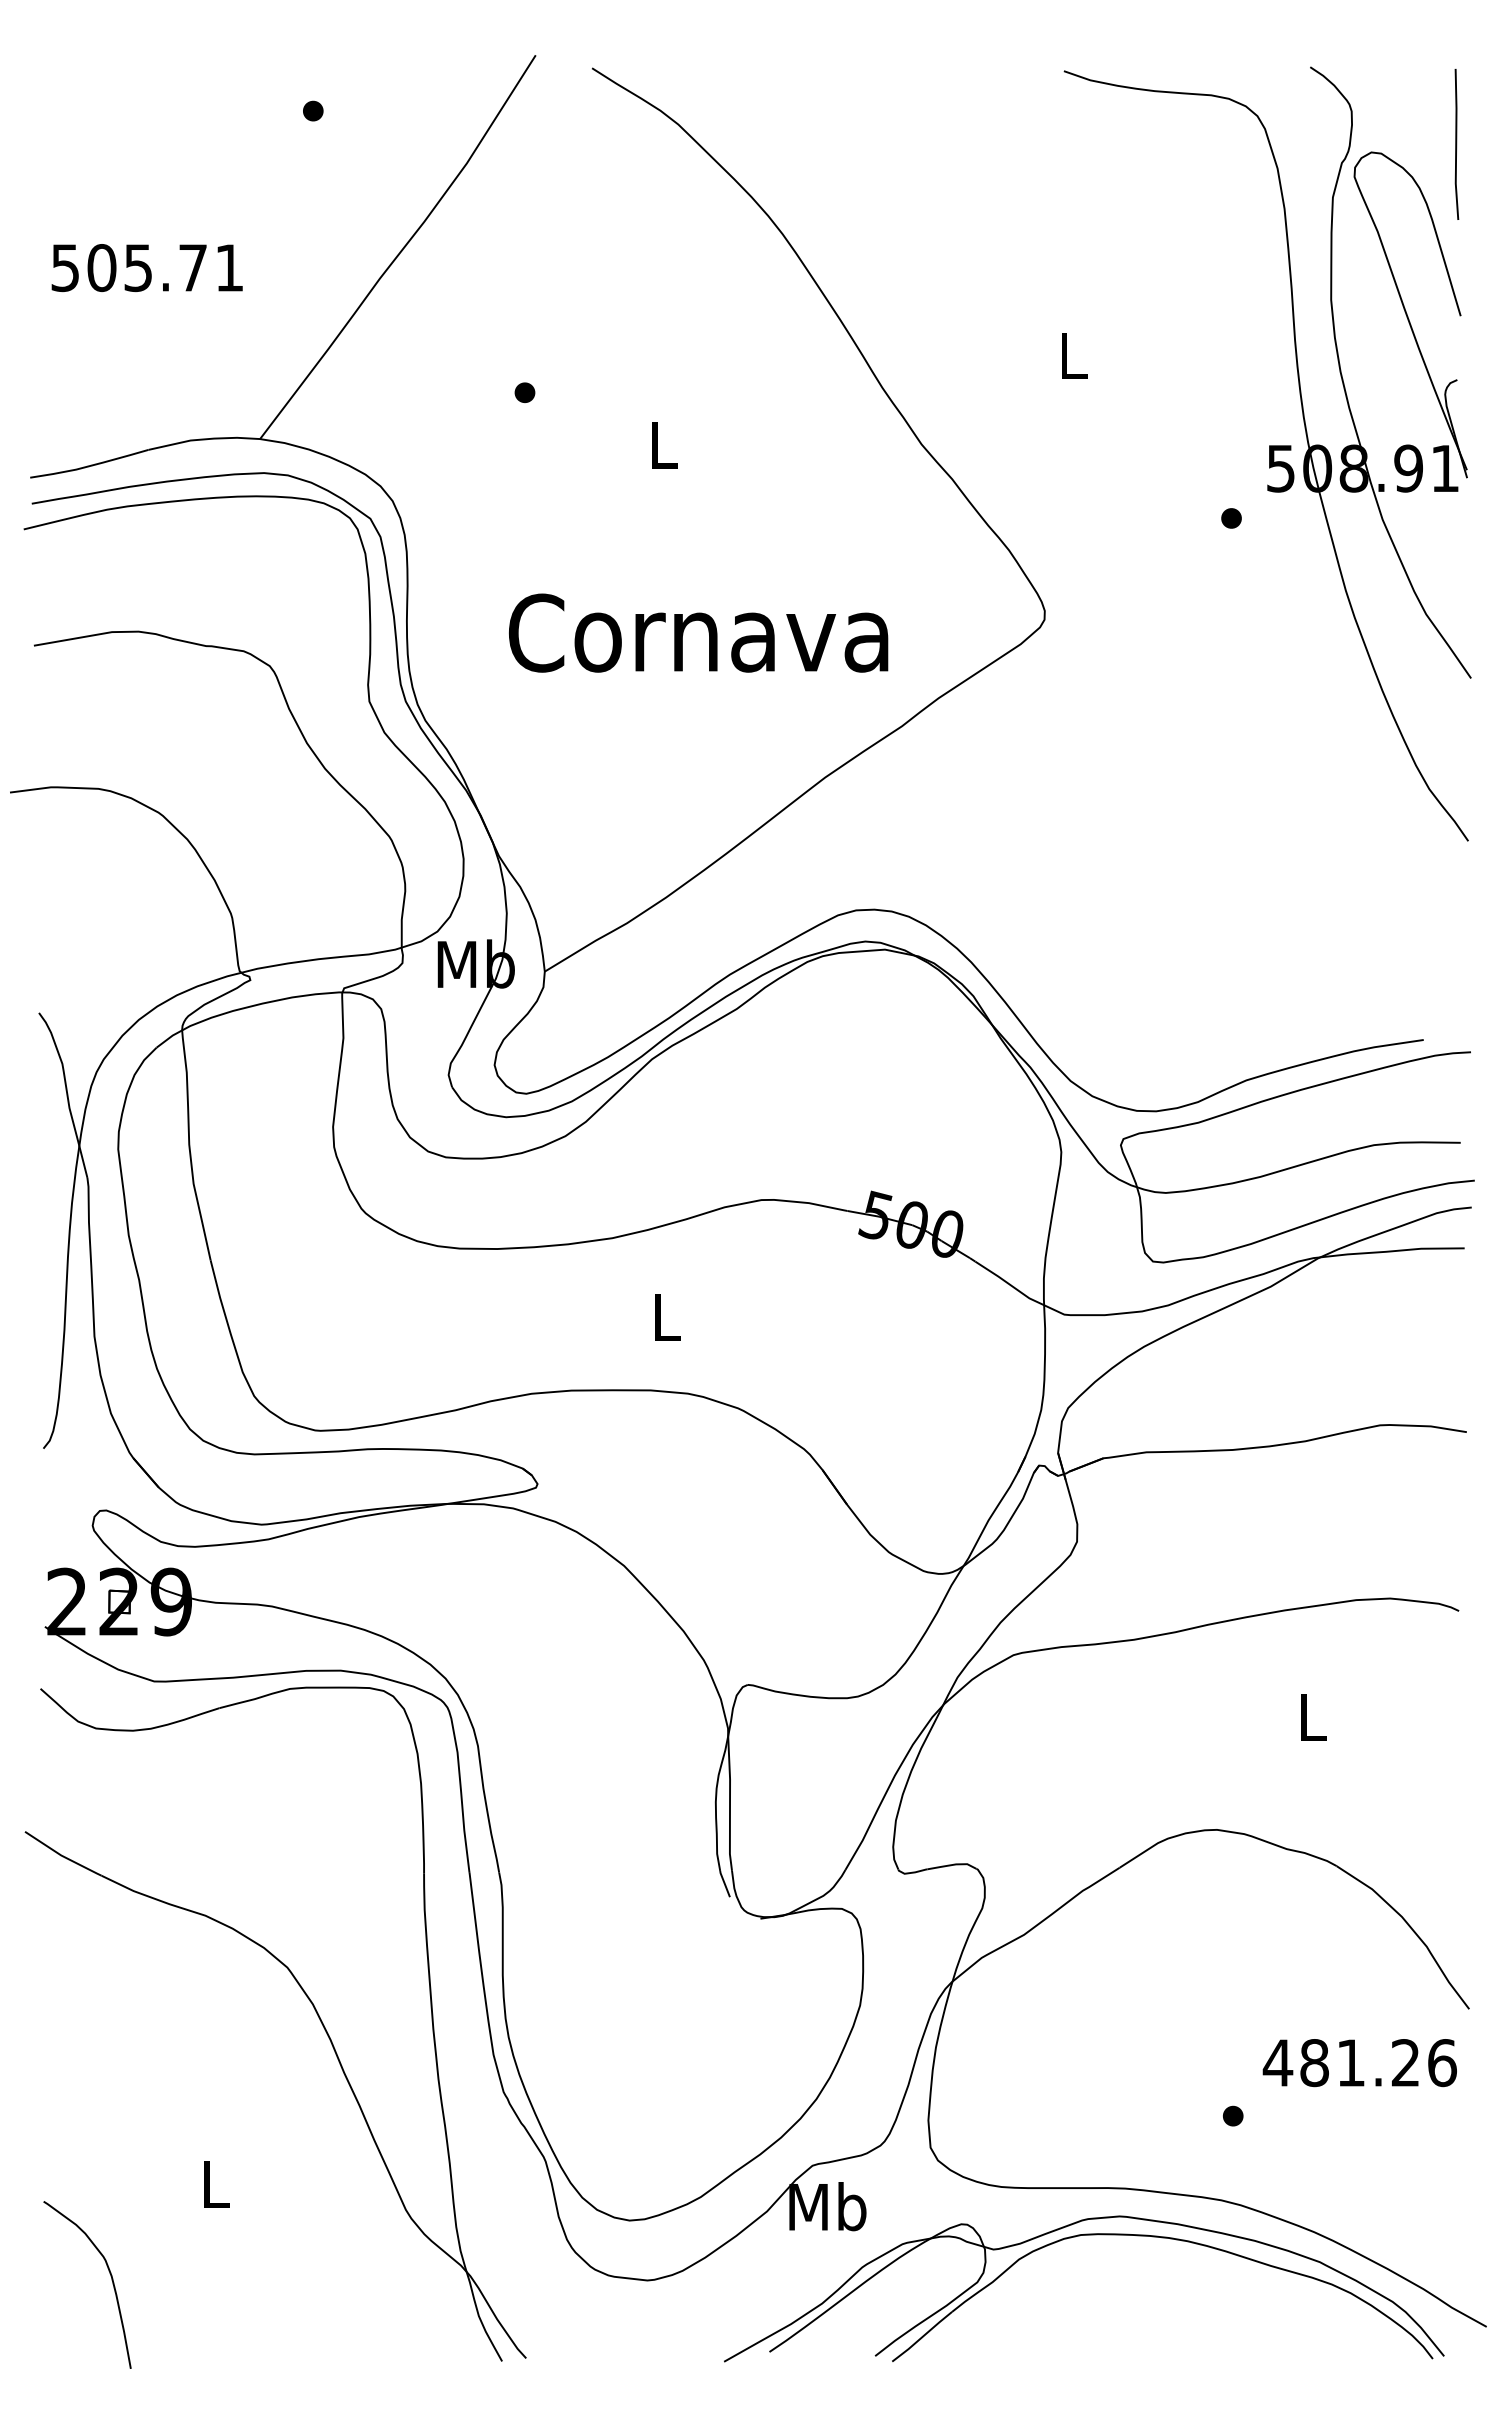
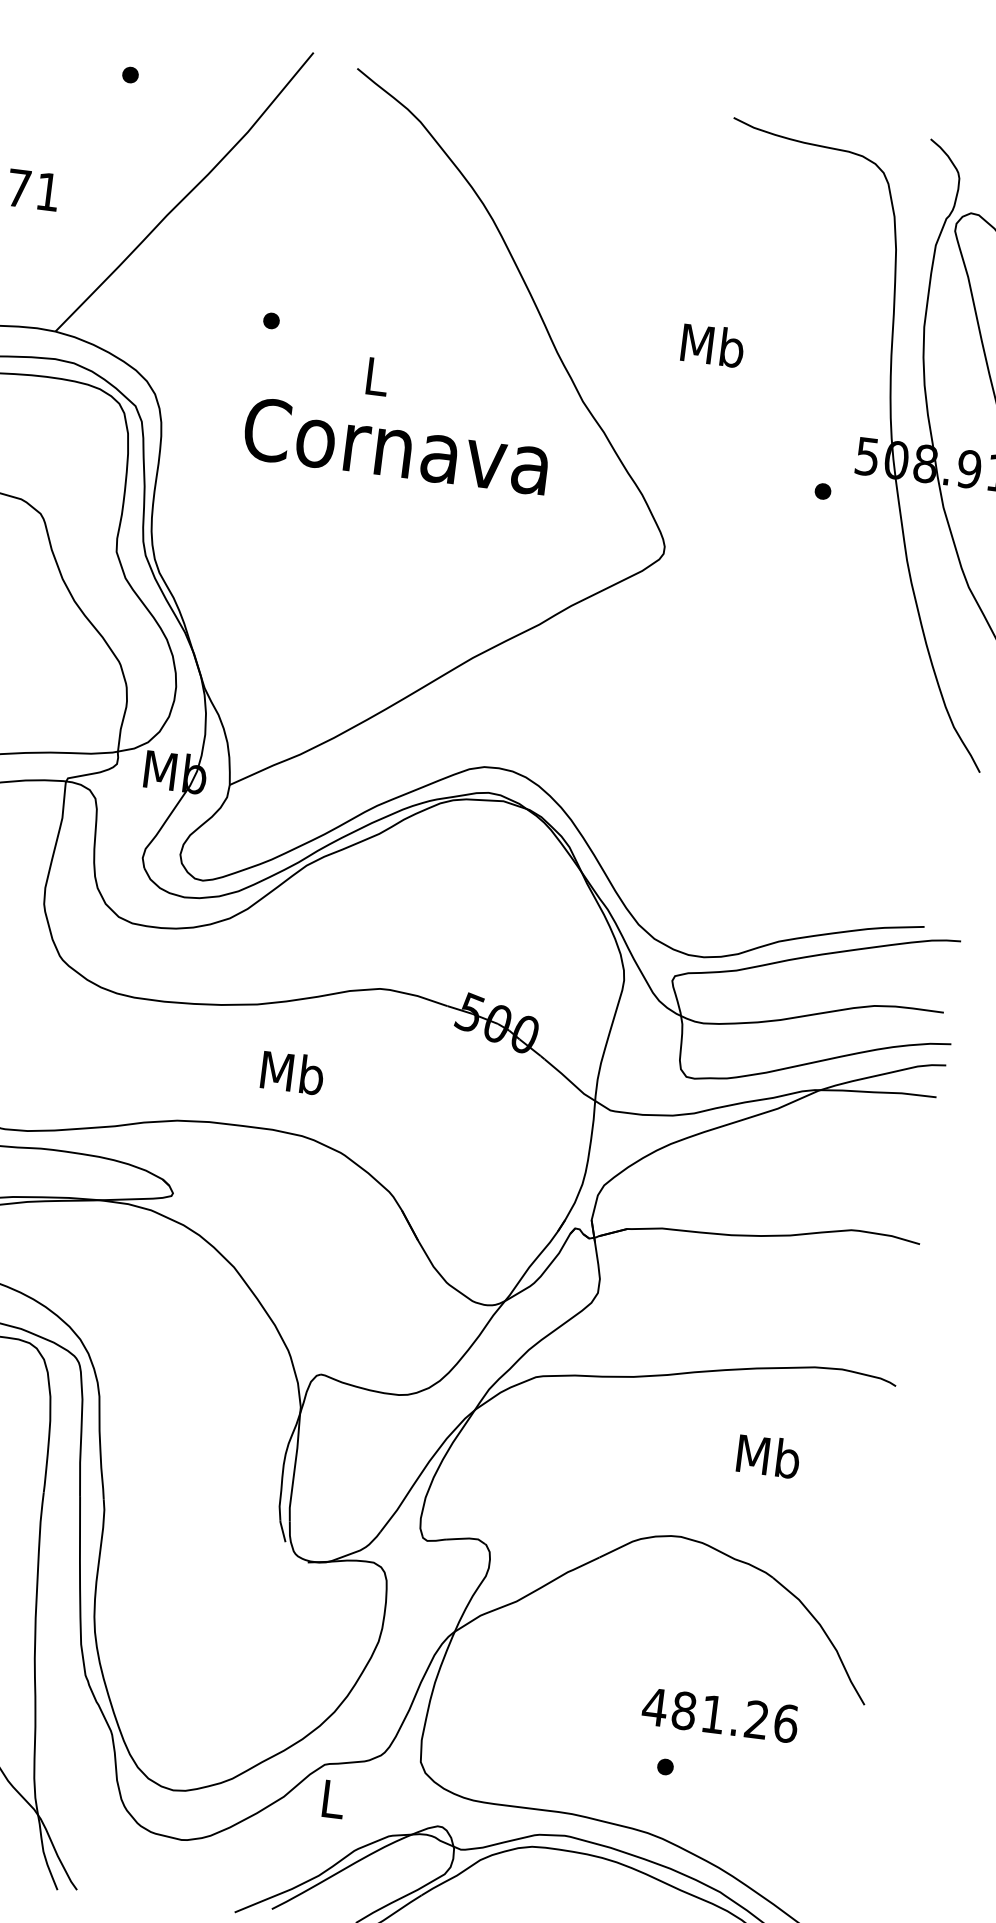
text: (1072, 354) -> (712, 344), L -> Mb
text: (698, 632) -> (396, 445), moved
text: (666, 1316) -> (292, 1072), L -> Mb
text: (1312, 1716) -> (768, 1455), L -> Mb
text: (1359, 2063) -> (719, 1715), moved
text: (827, 2206) -> (332, 1798), Mb -> L

